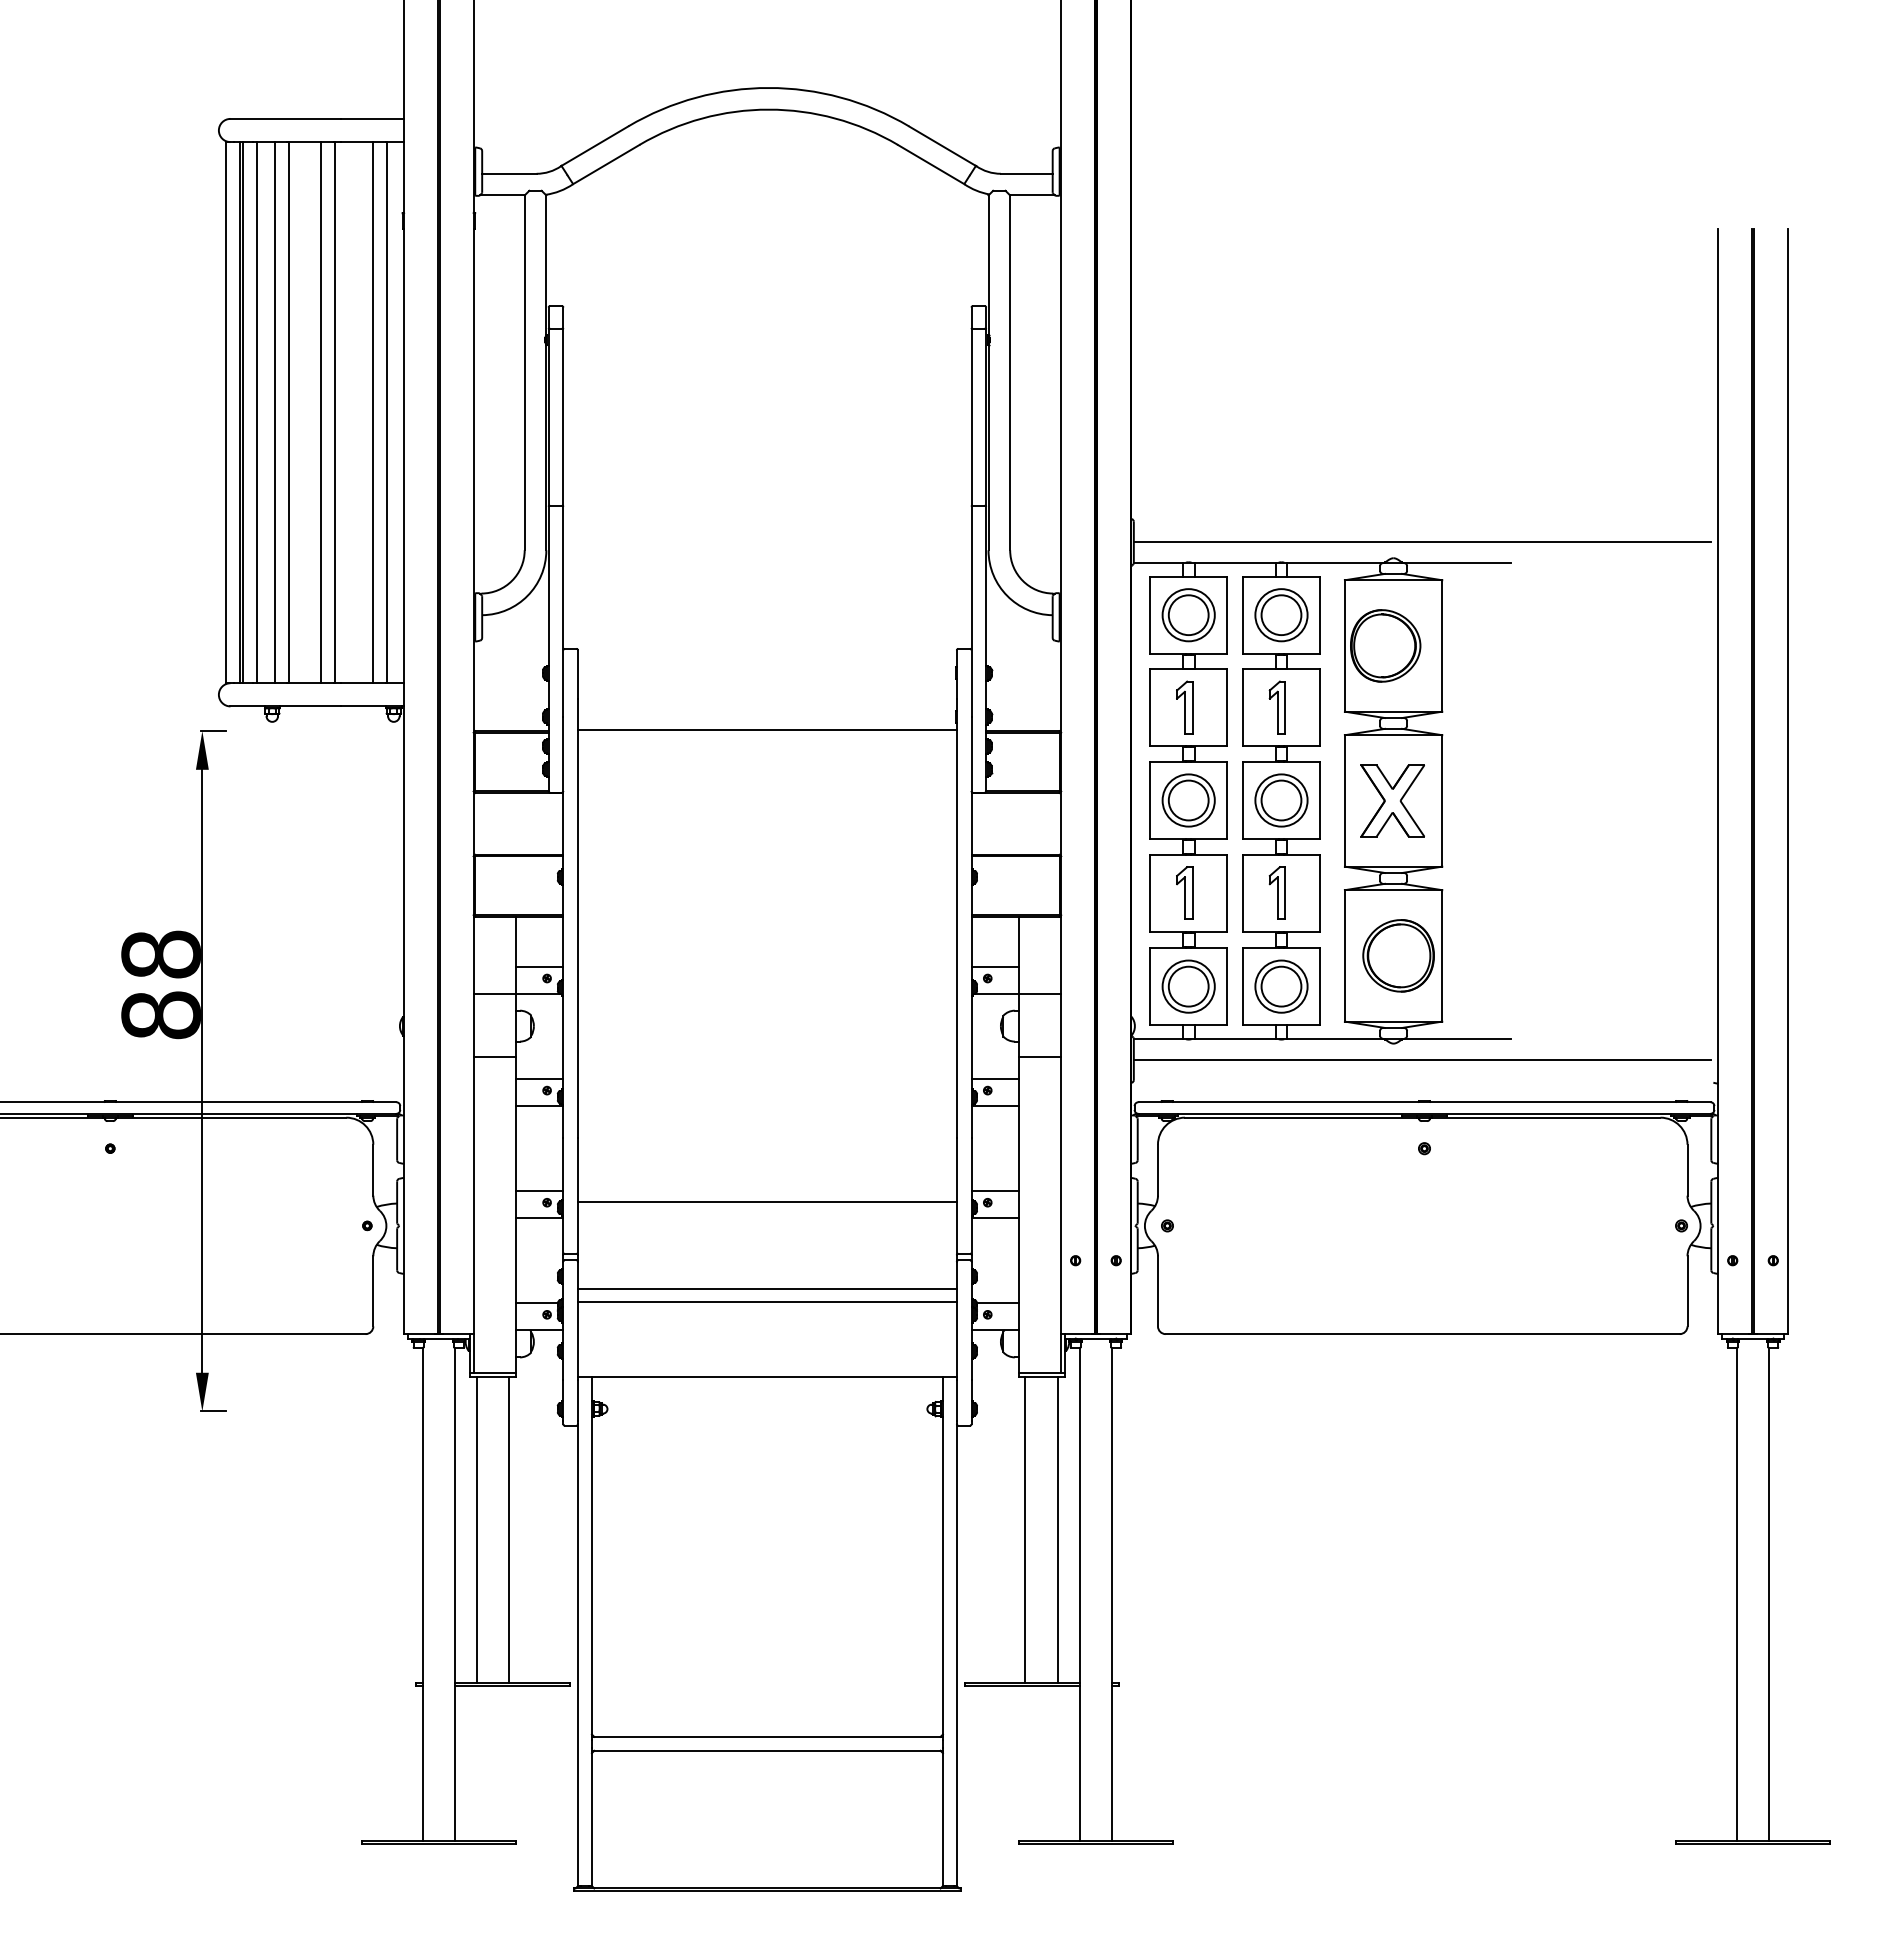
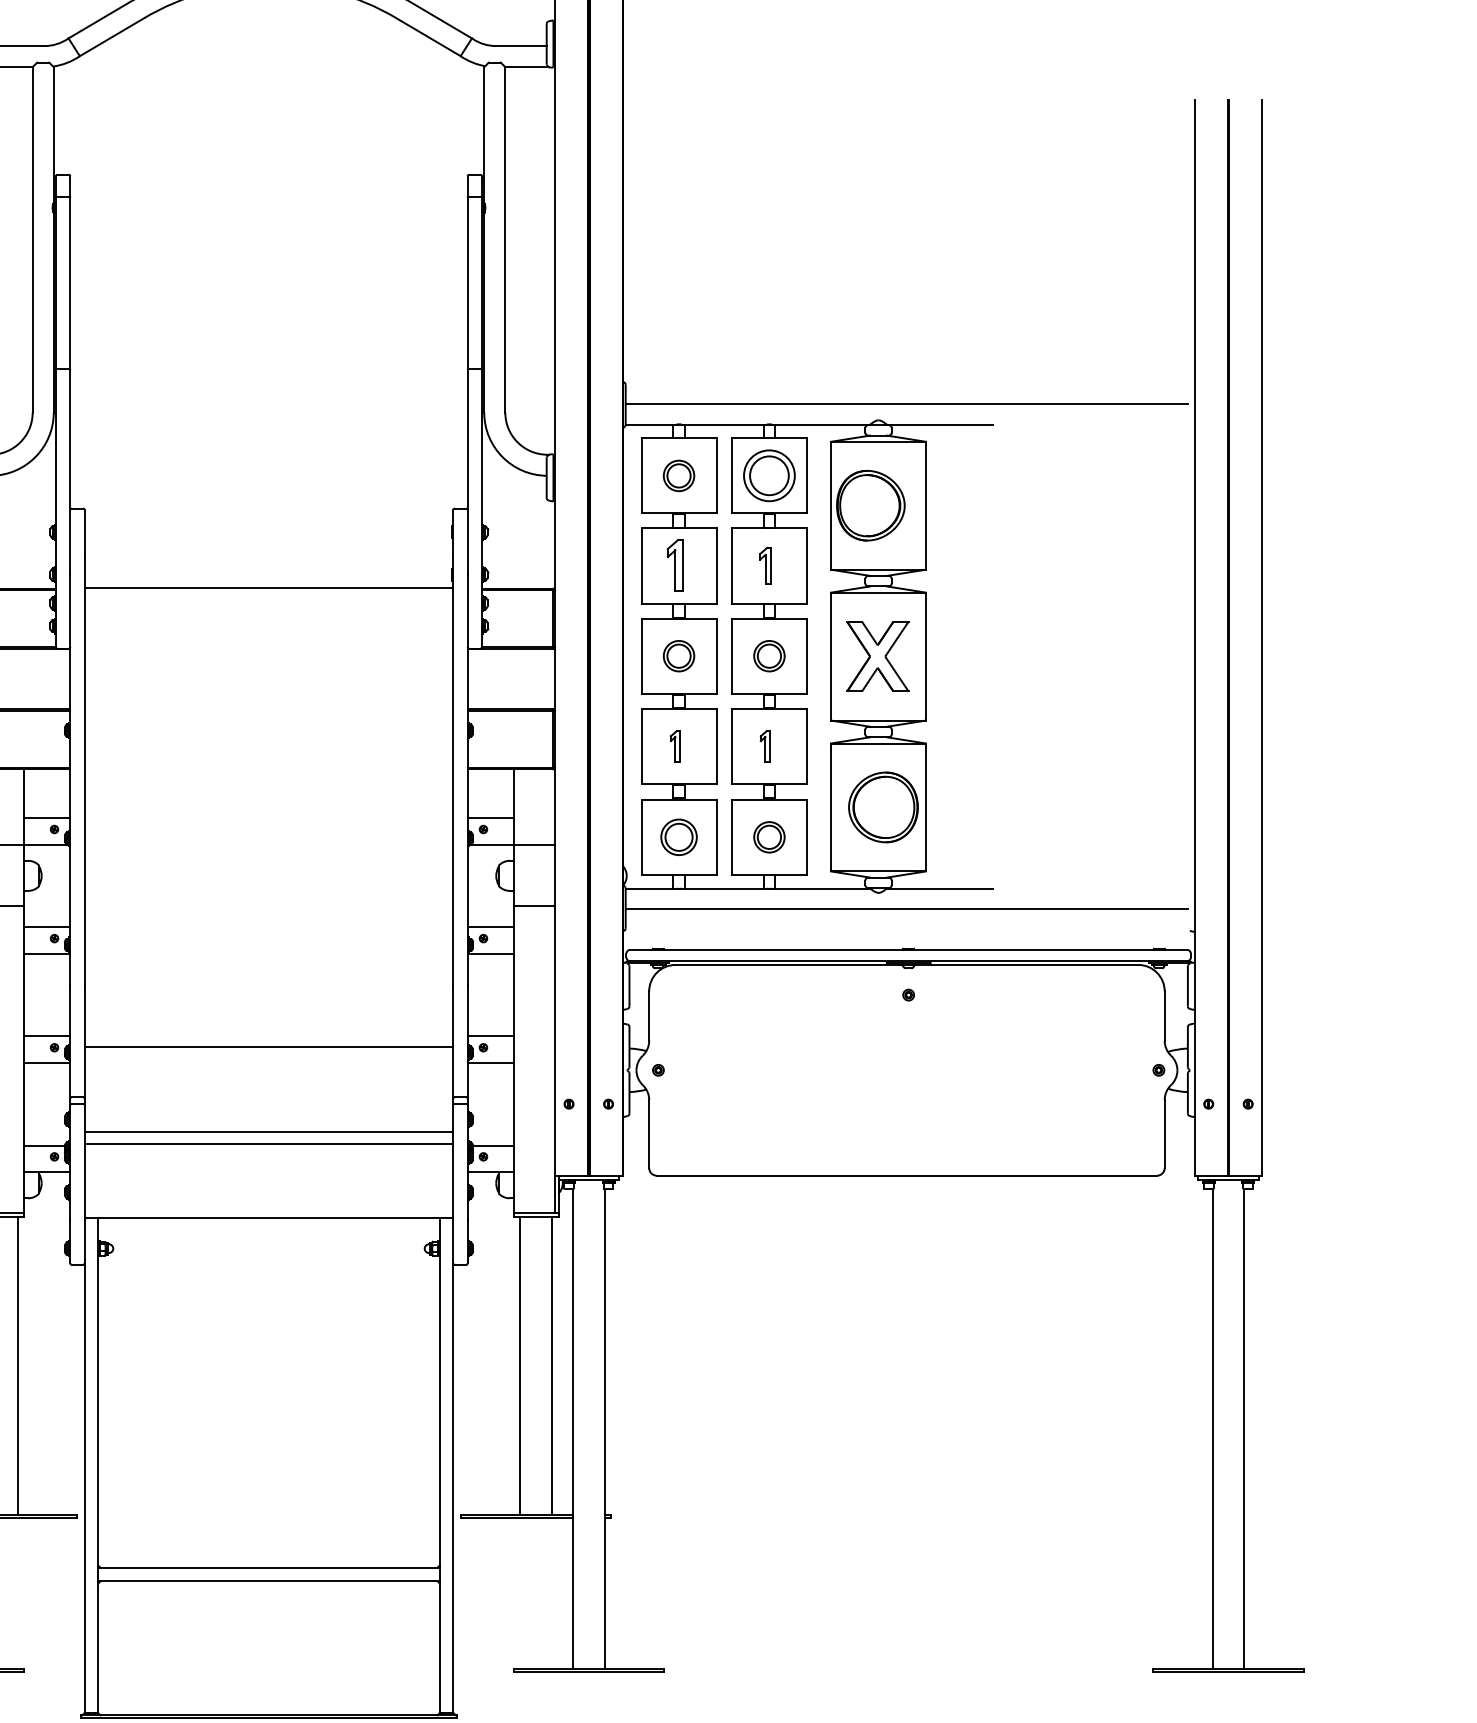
part: (1188, 615) -> (678, 476), size x0.6
part: (1276, 707) -> (764, 565), size x0.7
part: (1188, 800) -> (678, 656), size x0.6
part: (1281, 800) -> (769, 656), size x0.6
part: (1184, 892) -> (675, 745), size x0.6
part: (1276, 892) -> (764, 745), size x0.6
part: (1188, 986) -> (678, 837), size x0.7
part: (1281, 986) -> (769, 837), size x0.6

